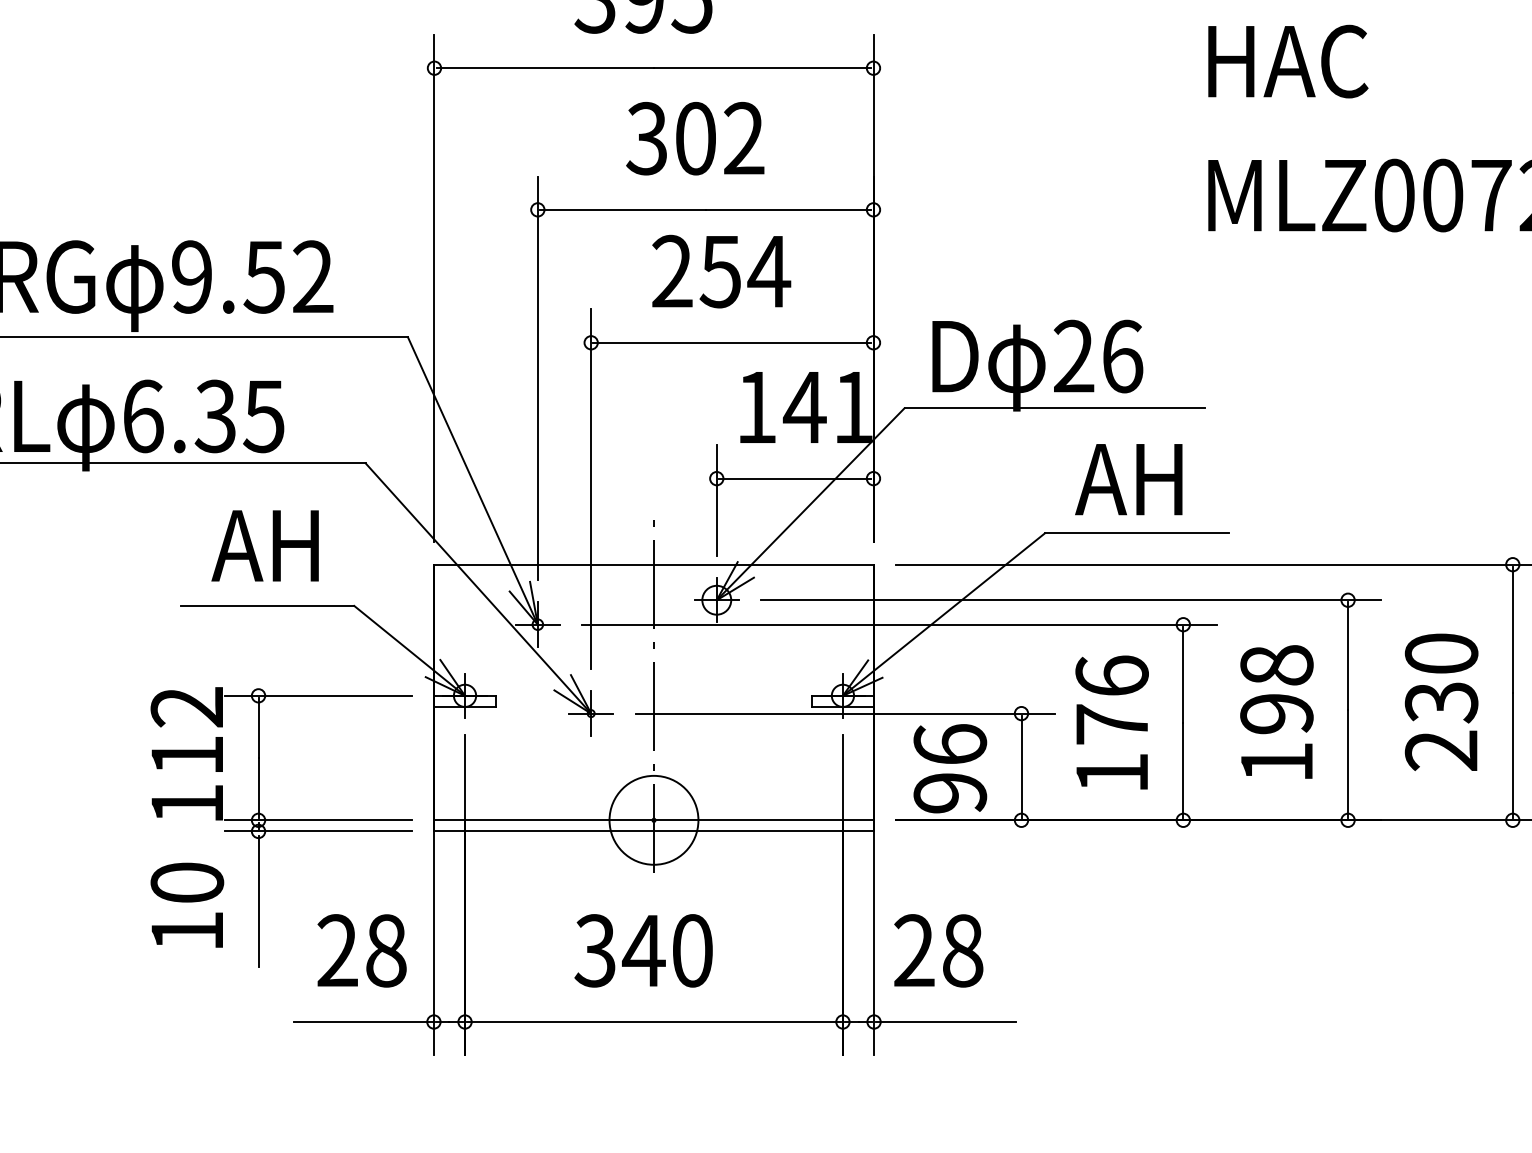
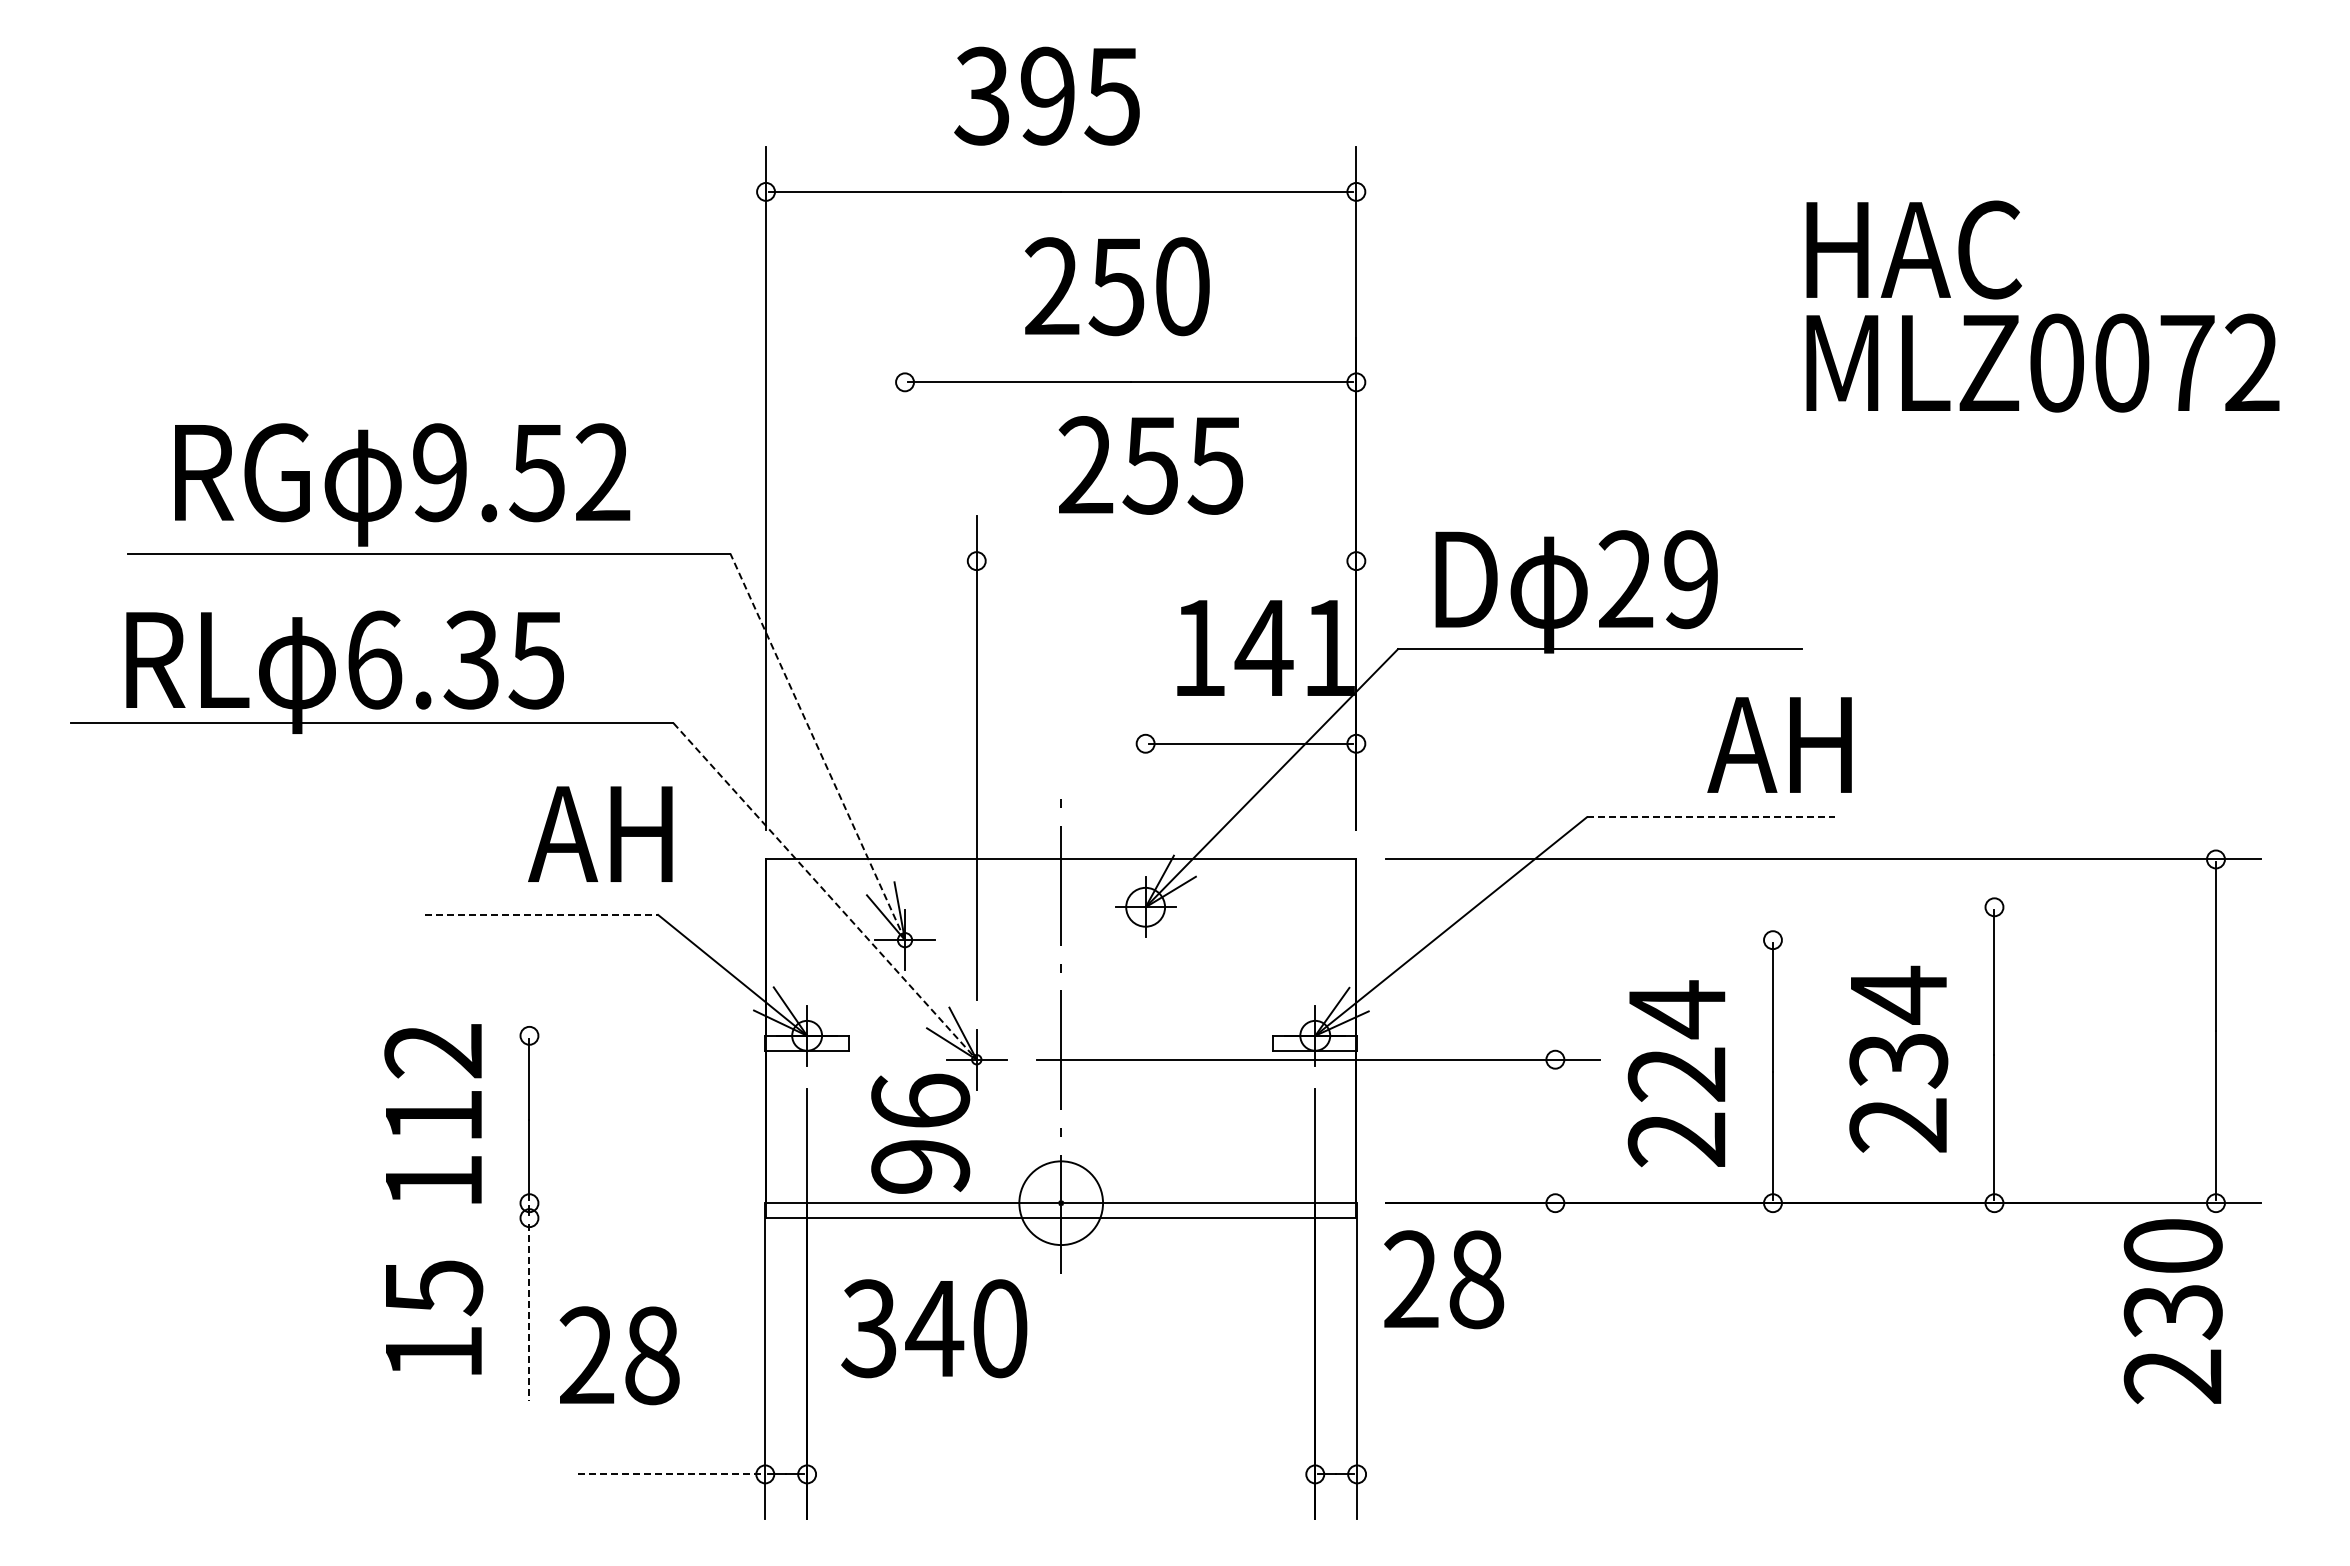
text: (1287, 61) -> (1913, 249), moved
text: (695, 138) -> (1116, 286), 302 -> 250
text: (768, 271) -> (1215, 465), 254 -> 255
line: (732, 343) -> (1166, 561), removed
text: (1122, 356) -> (1691, 579), 26 -> 29
line: (538, 378) -> (905, 608), removed
text: (1128, 479) -> (1779, 744), moved
line: (472, 480) -> (817, 746), solid -> dashed
line: (716, 500) -> (1145, 772), removed
line: (1136, 533) -> (1710, 817), solid -> dashed
text: (265, 545) -> (600, 833), moved
line: (478, 588) -> (825, 891), solid -> dashed
line: (1071, 600) -> (1622, 907), removed
line: (267, 605) -> (541, 914), solid -> dashed
line: (898, 624) -> (1390, 940), removed
line: (318, 695) -> (609, 1035), removed
text: (1441, 702) -> (2172, 1311), moved
text: (1276, 712) -> (1898, 1058), 198 -> 234
text: (1111, 723) -> (1676, 1073), 176 -> 224
line: (1021, 766) -> (1555, 1131), removed
text: (950, 768) -> (920, 1133), moved
circle: (653, 819) -> (1060, 1202), size x0.7
line: (318, 820) -> (610, 1203), removed
line: (318, 831) -> (610, 1218), removed
text: (187, 883) -> (433, 1288), 10 -> 15
line: (258, 901) -> (529, 1312), solid -> dashed
text: (361, 950) -> (619, 1355), moved
text: (643, 950) -> (934, 1328), moved
text: (939, 950) -> (1444, 1279), moved
line: (364, 1022) -> (671, 1474), solid -> dashed
line: (654, 1022) -> (1061, 1474), removed
line: (945, 1022) -> (1453, 1474), removed

